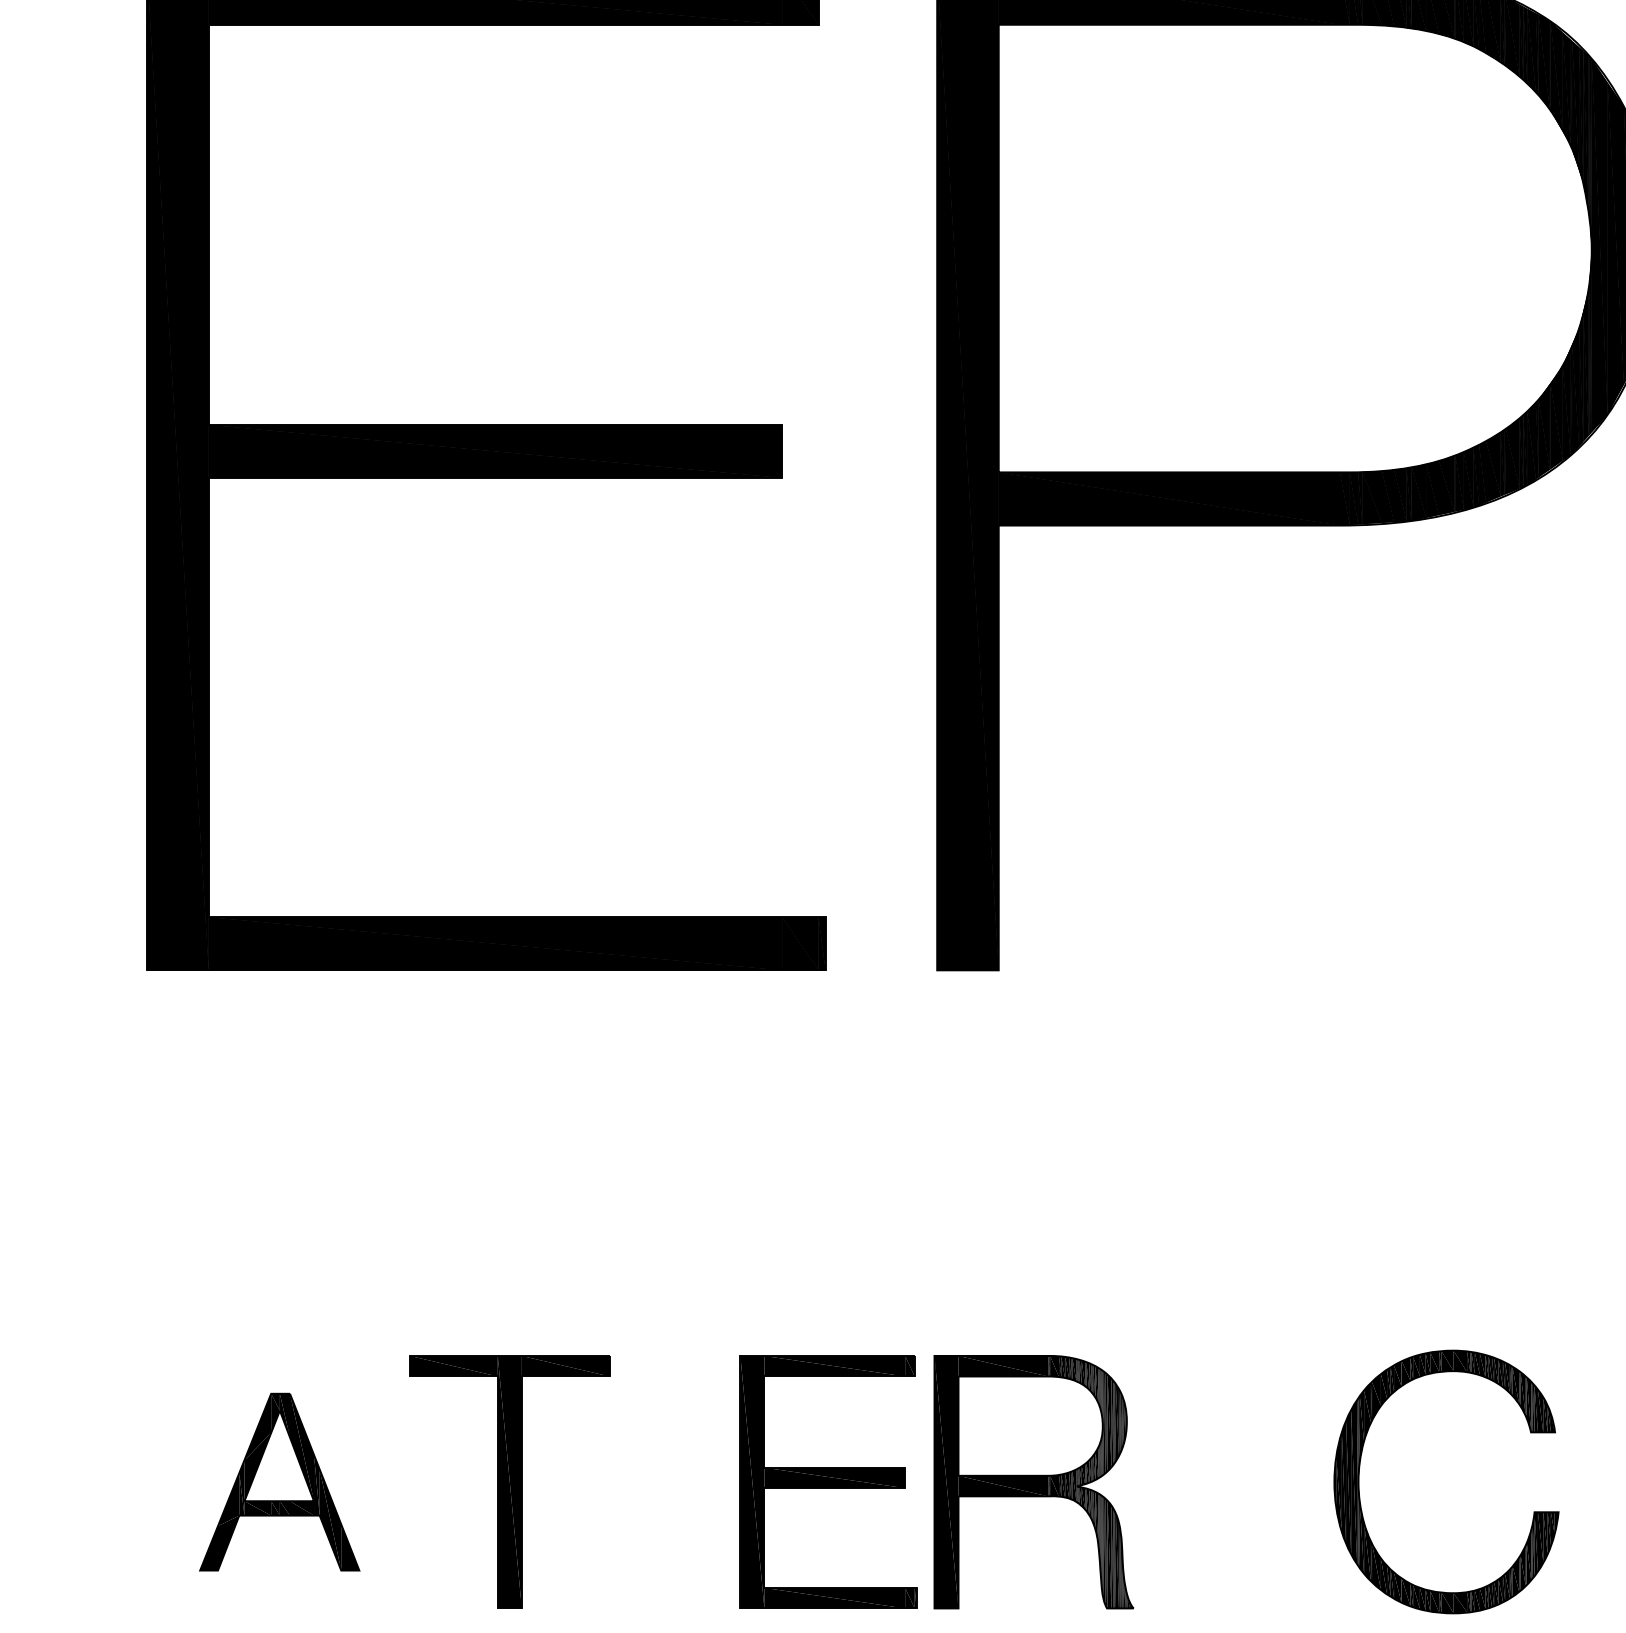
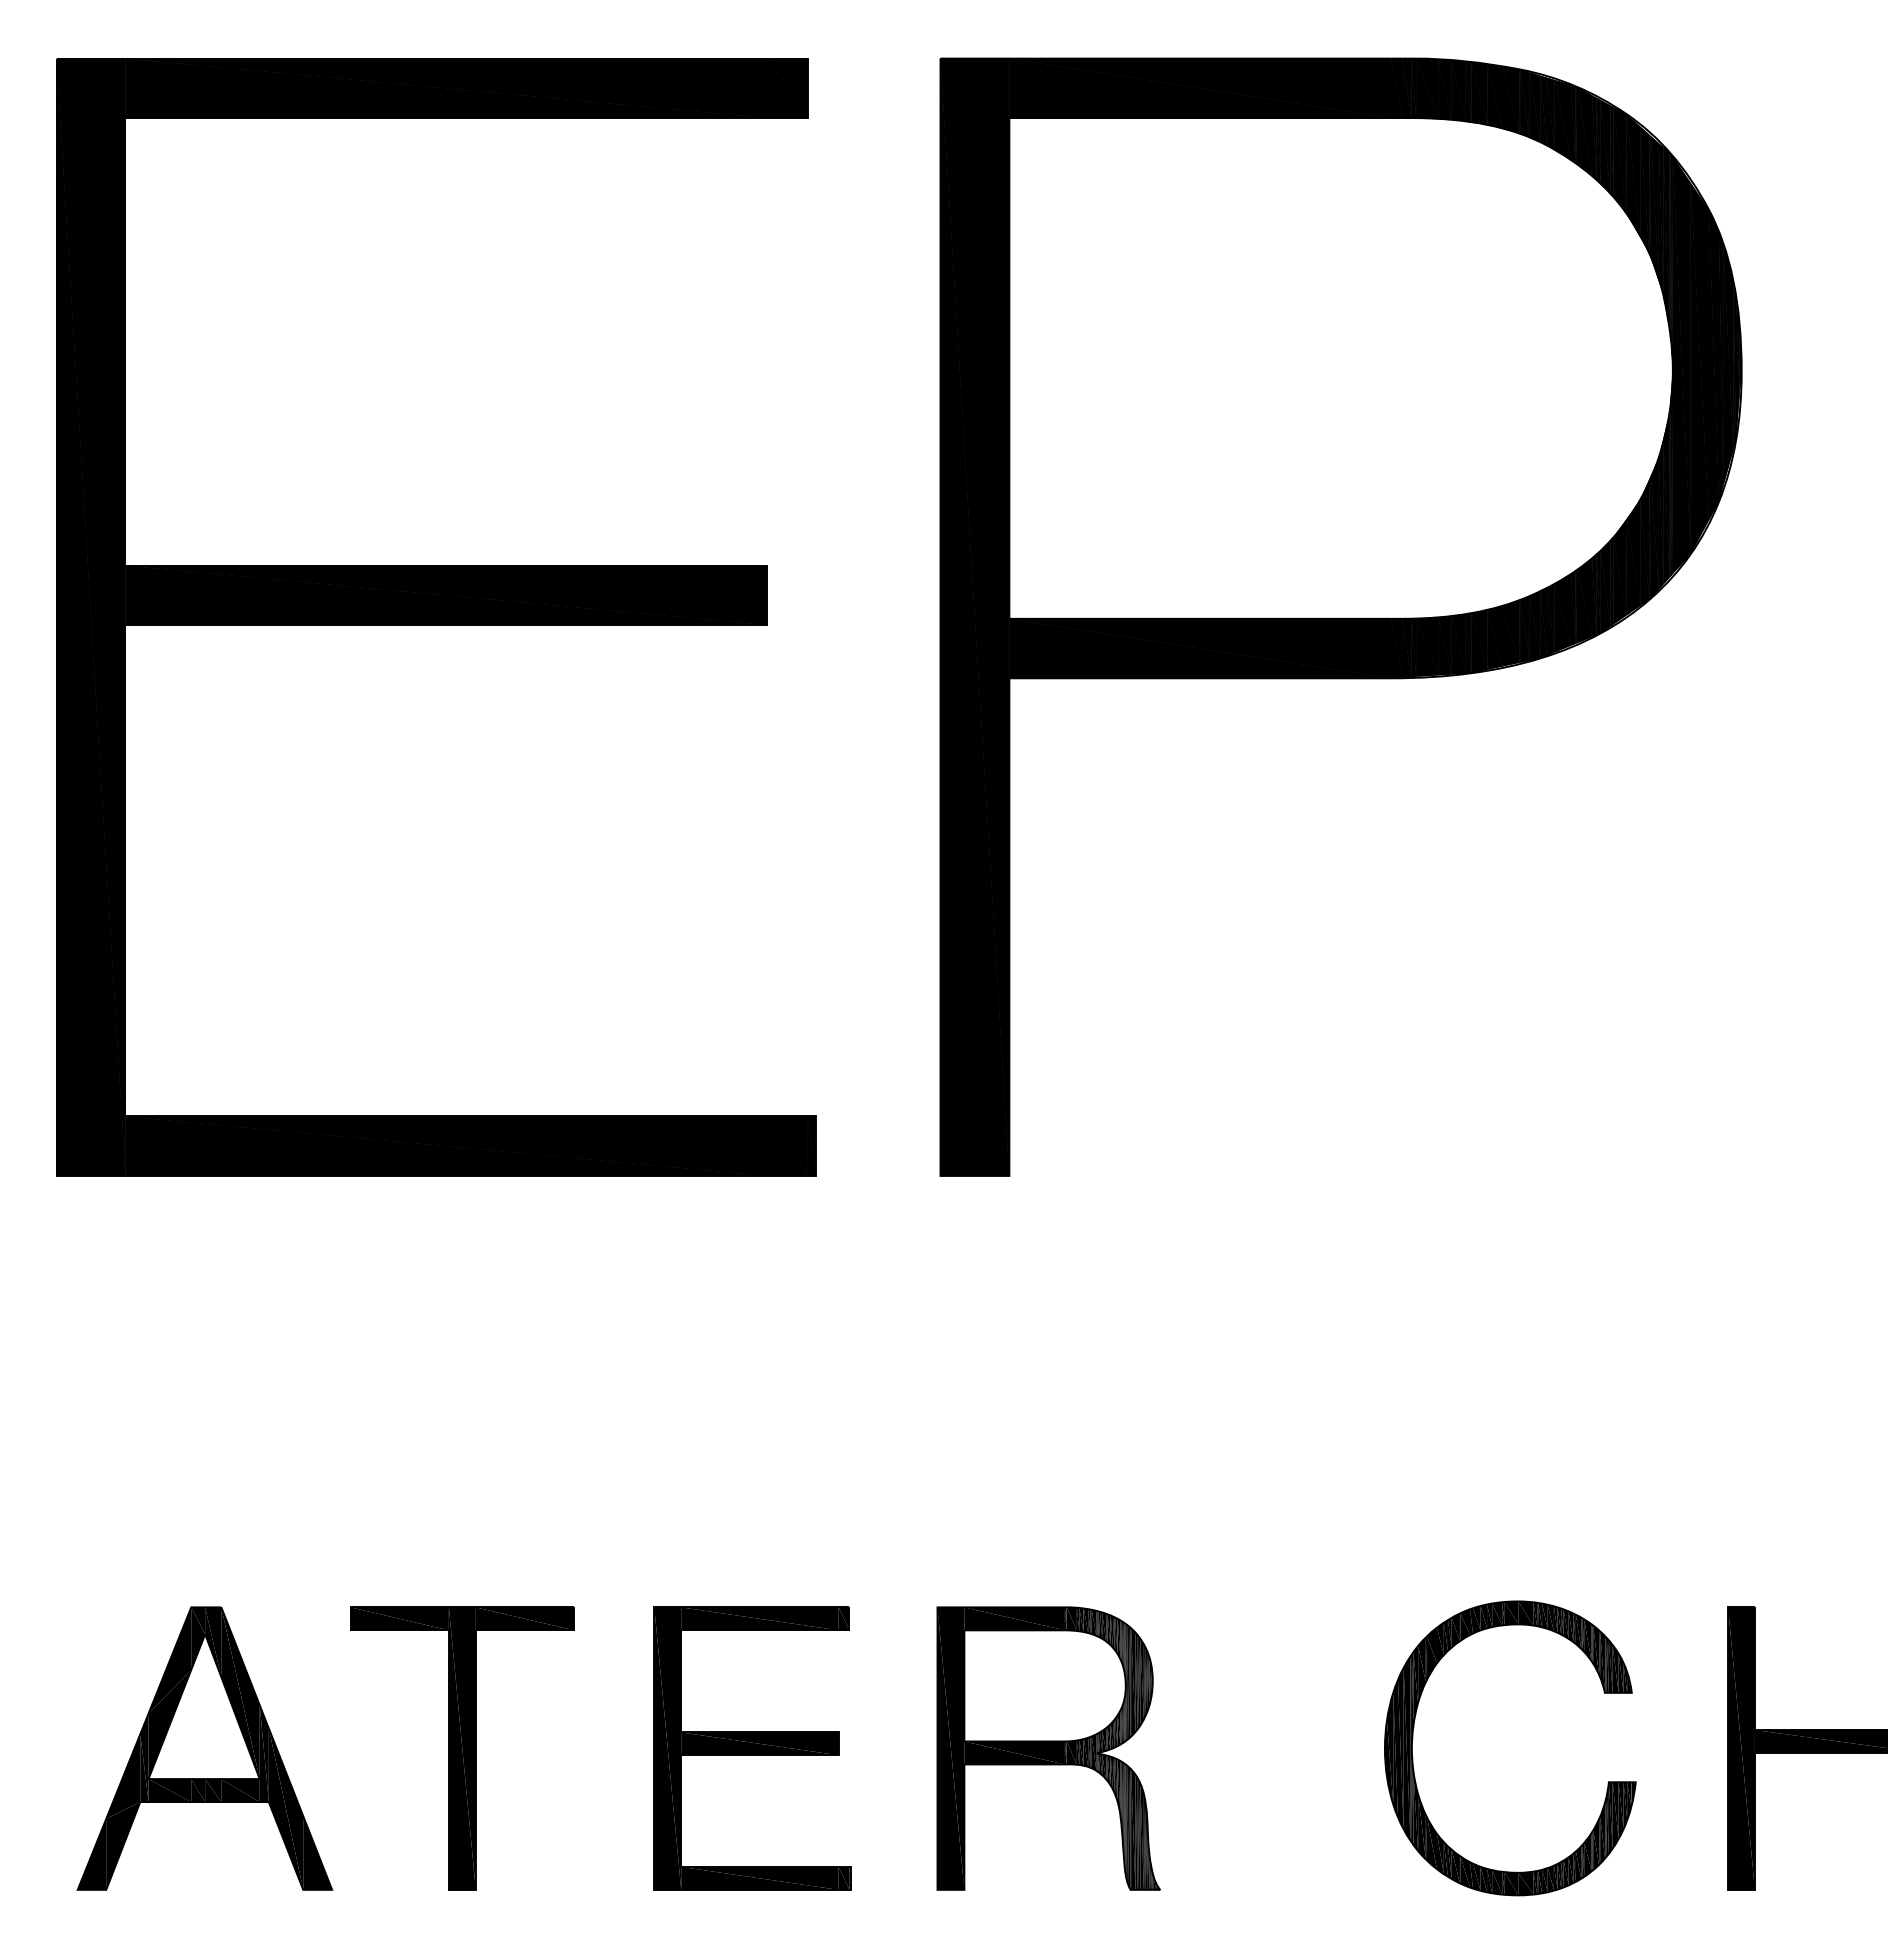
part: (279, 1482) -> (204, 1748), size x1.43
part: (828, 1482) -> (752, 1748), moved

